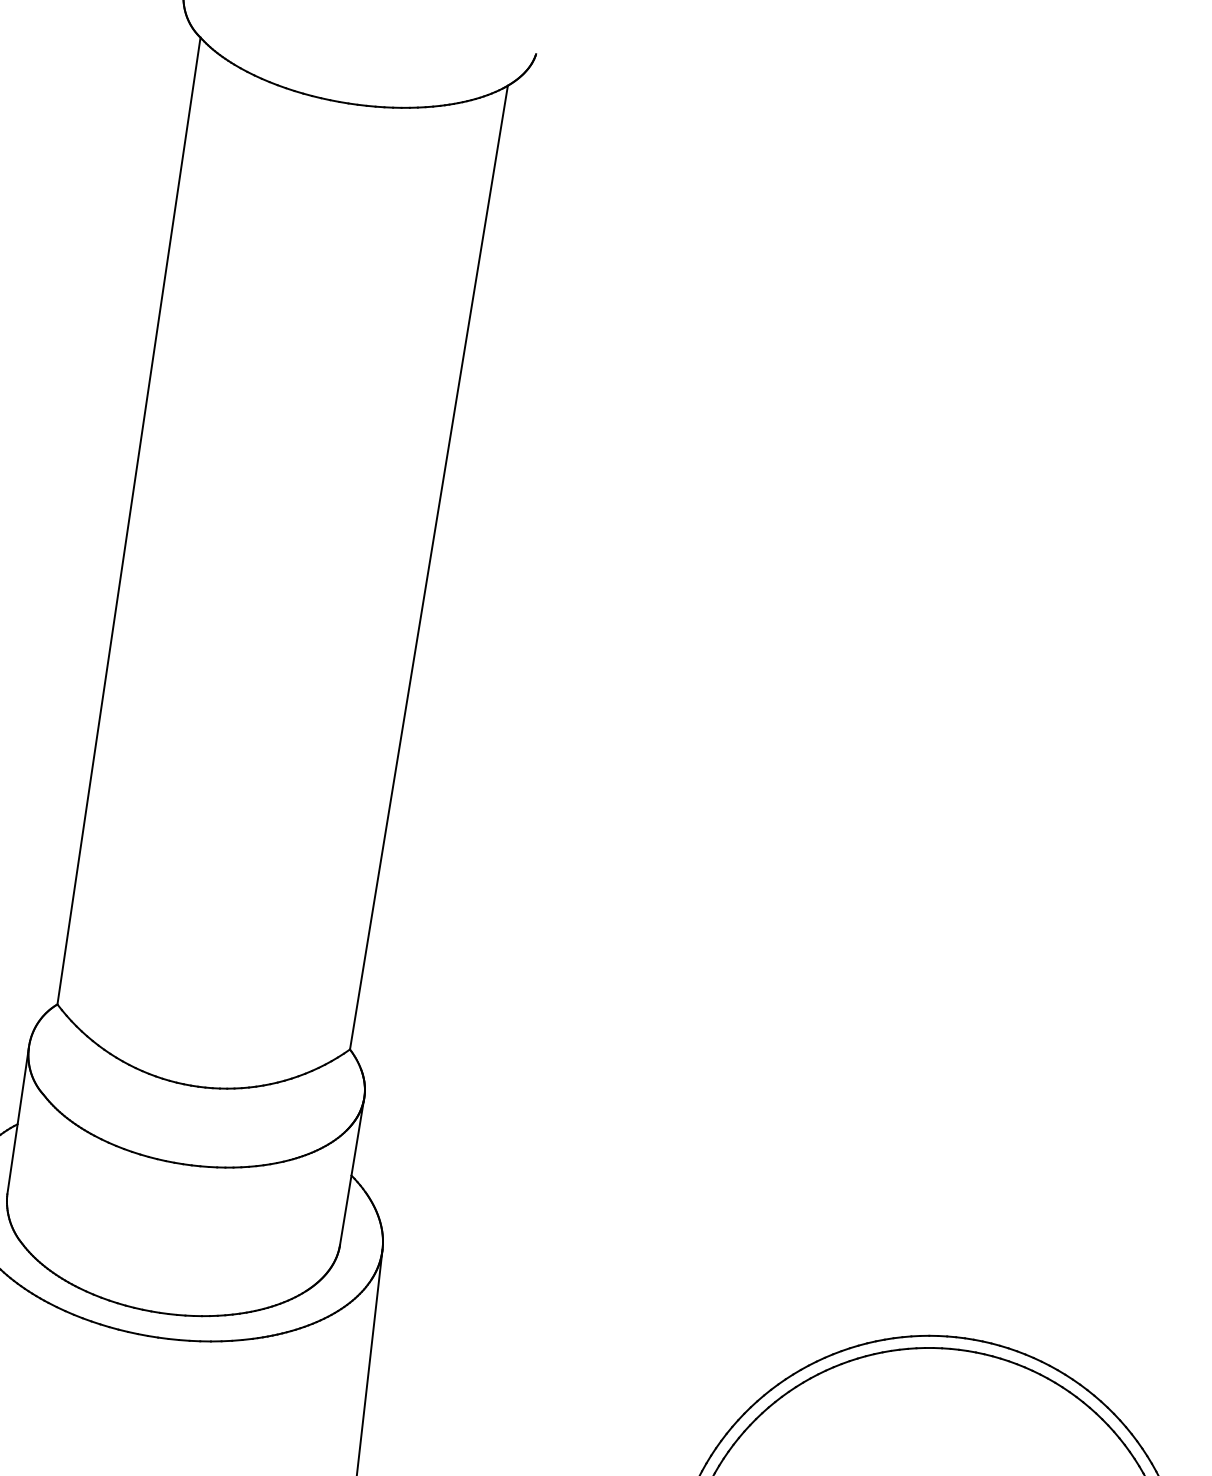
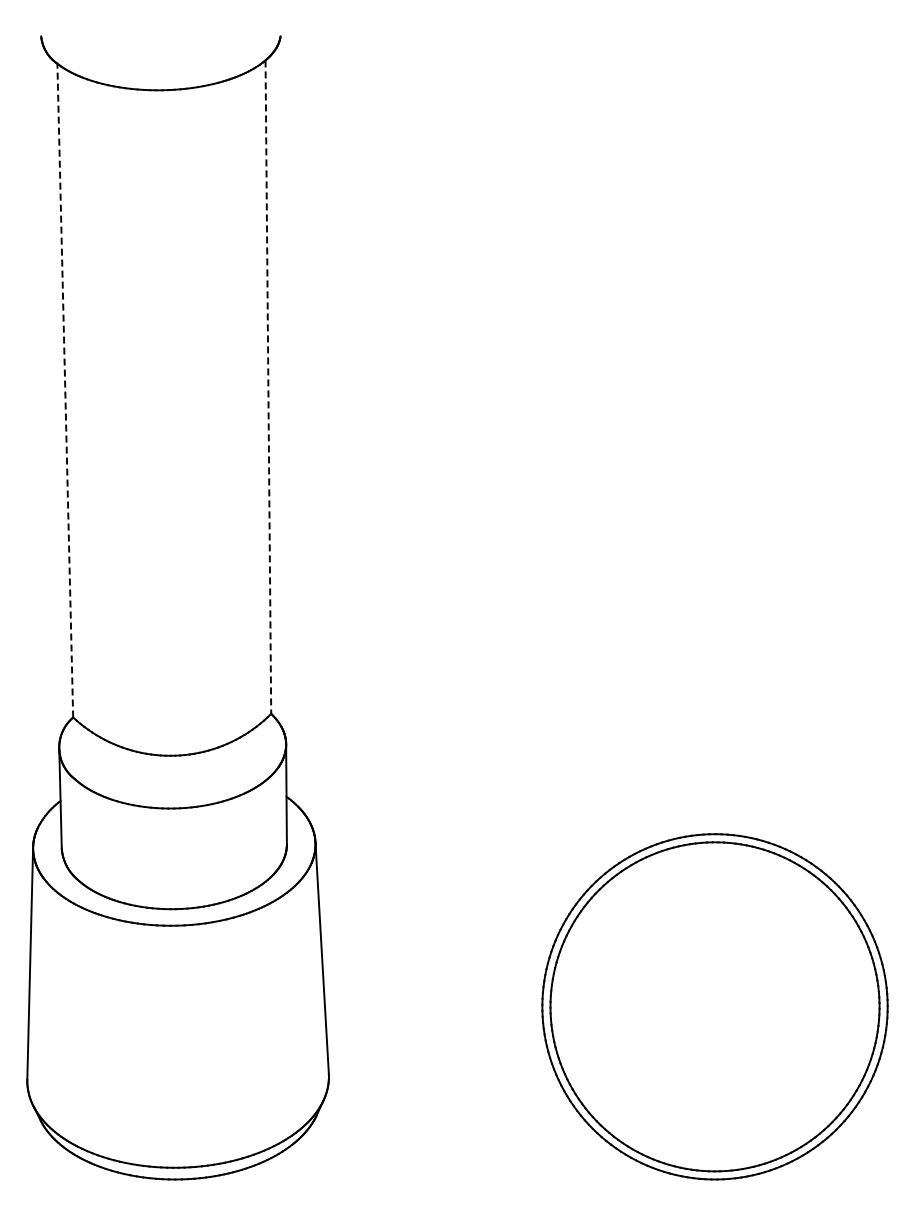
line: (129, 520) -> (65, 390), solid -> dashed
line: (429, 568) -> (268, 387), solid -> dashed

